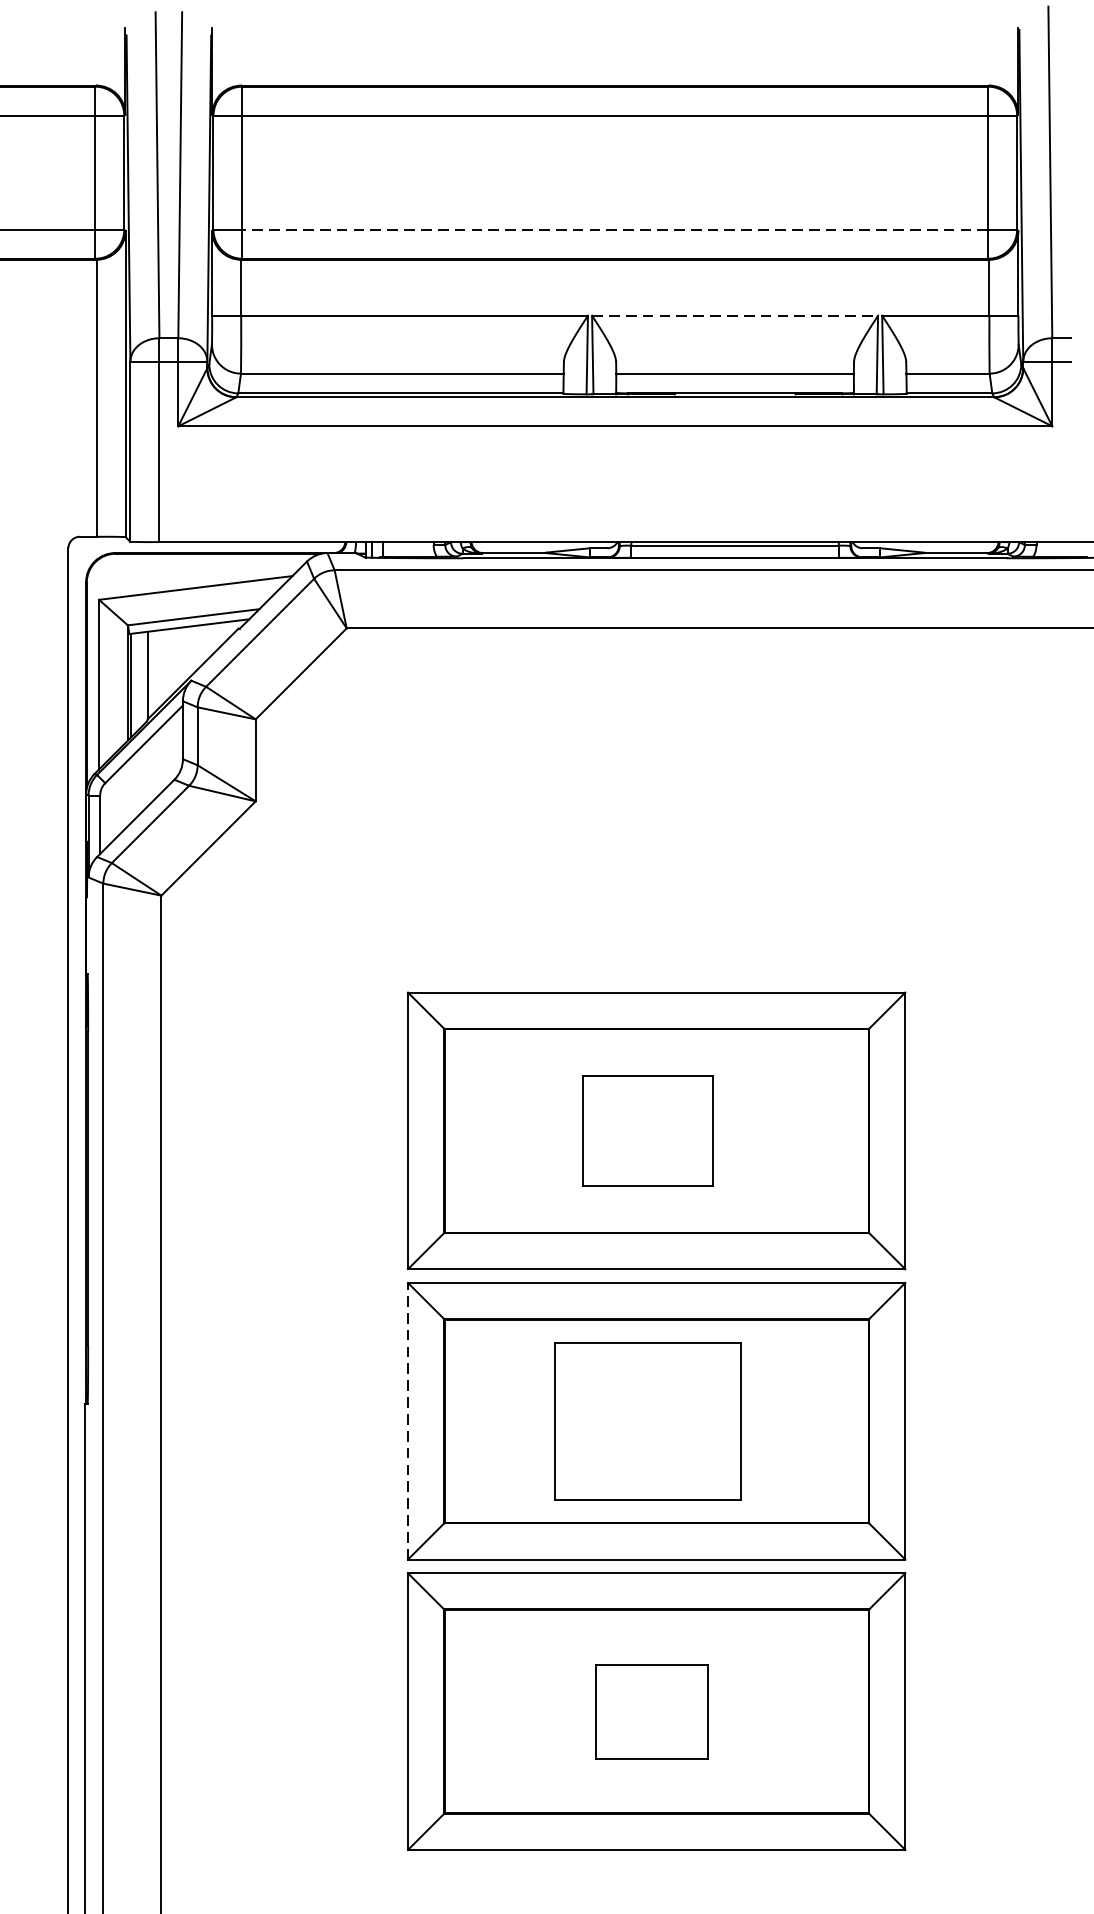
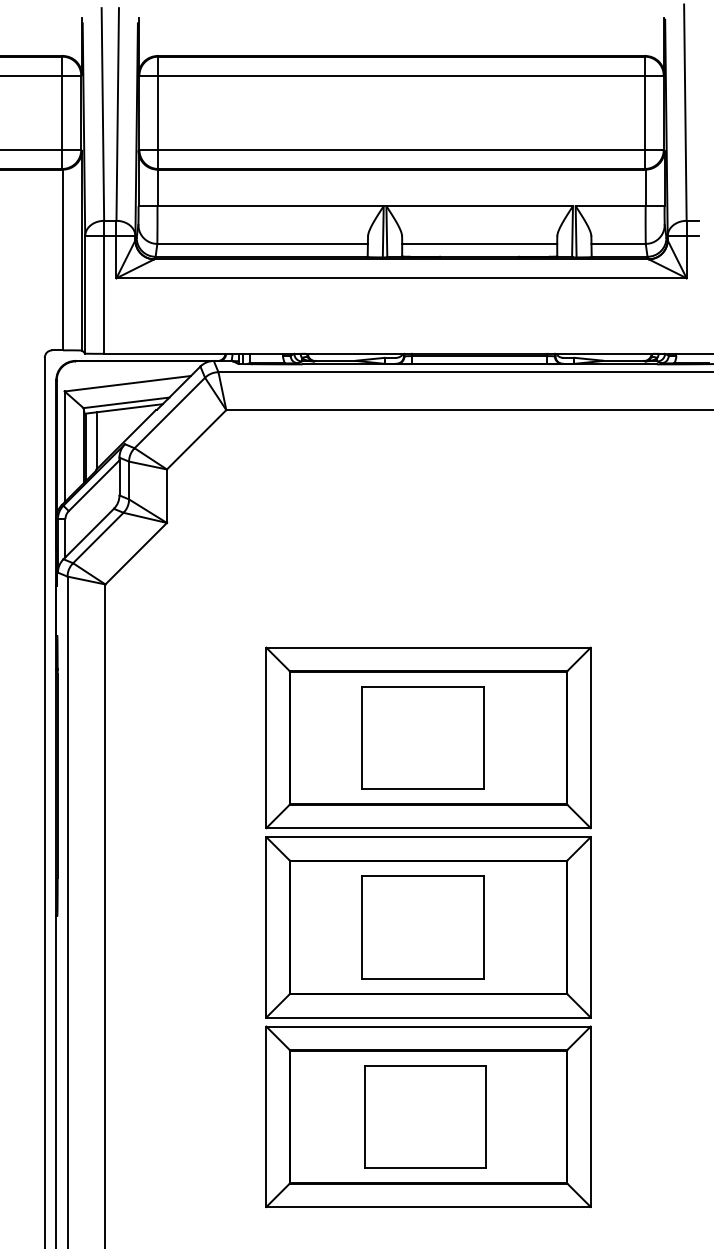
line: (615, 230) -> (401, 150), dashed -> solid
line: (736, 316) -> (480, 206), dashed -> solid
part: (647, 1130) -> (422, 737), size x1.43
line: (408, 1419) -> (266, 926), dashed -> solid
part: (651, 1711) -> (425, 1116), size x1.67

